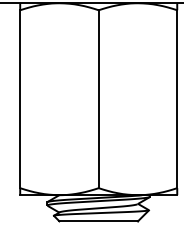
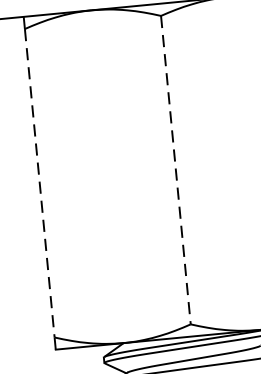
line: (20, 99) -> (40, 183), solid -> dashed
line: (98, 99) -> (175, 170), solid -> dashed

